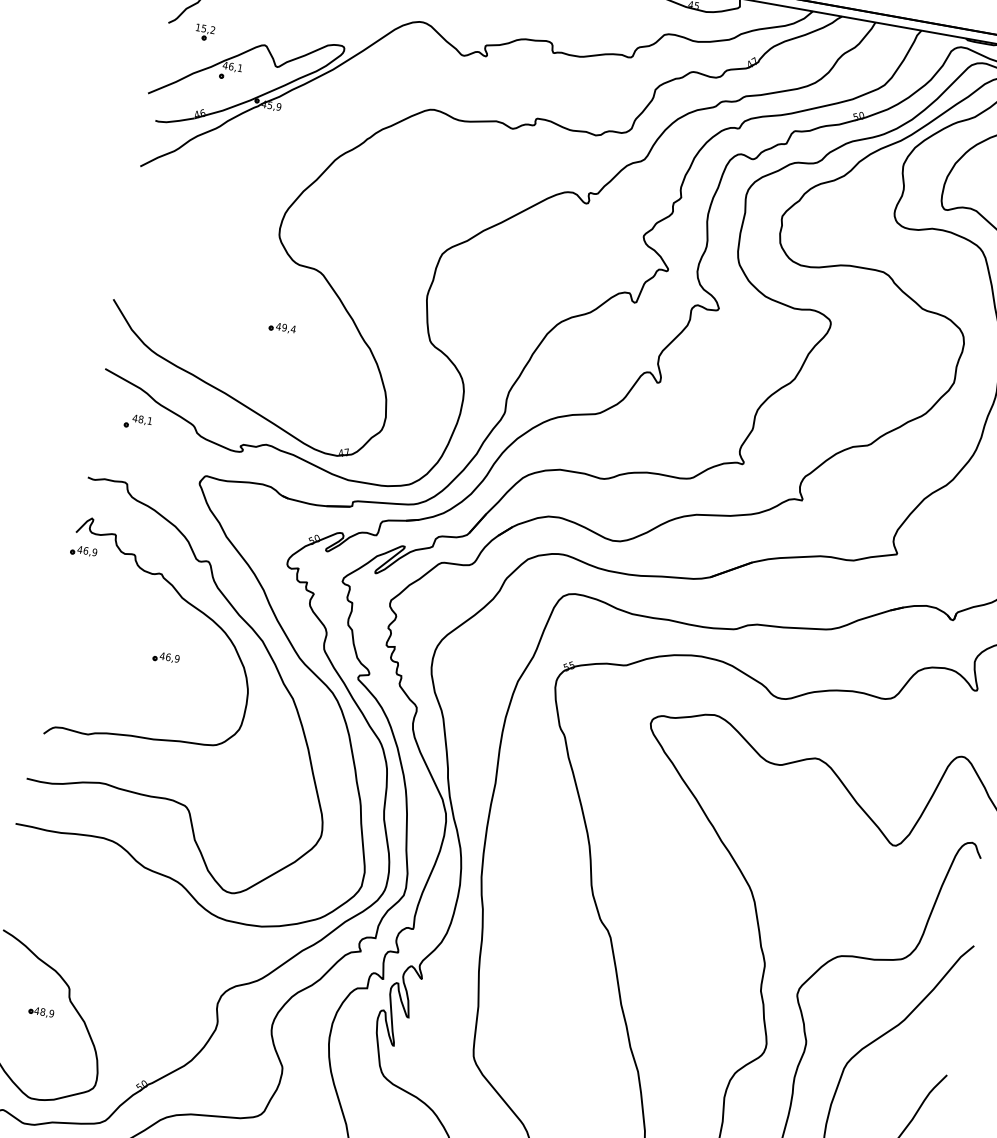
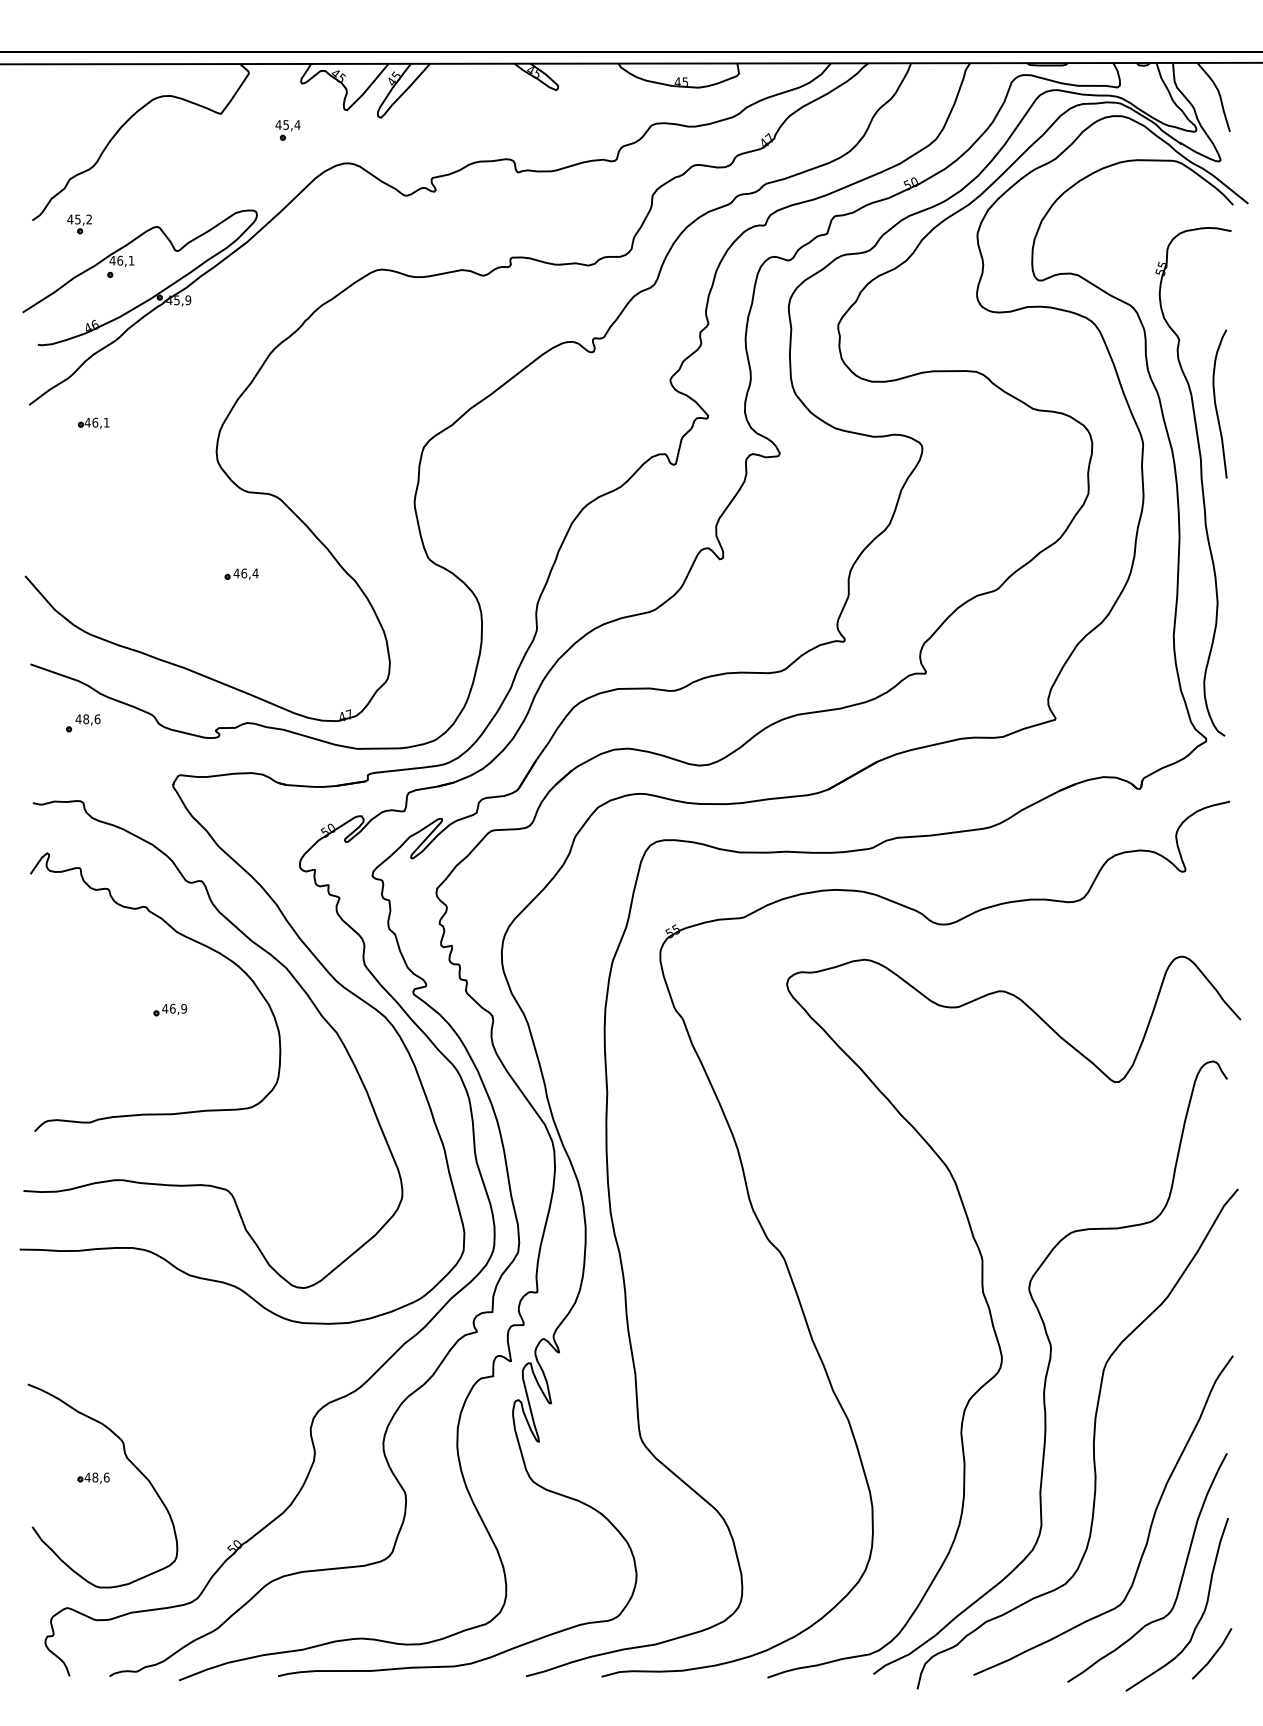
text: (198, 27) -> (70, 219), 15,2 -> 45,2
part: (188, 189) -> (93, 422), added
text: (284, 327) -> (244, 573), 49,4 -> 46,4
text: (149, 421) -> (97, 719), 48,1 -> 48,6
part: (84, 551) -> (44, 895), removed
text: (51, 1013) -> (106, 1477), 48,9 -> 48,6

